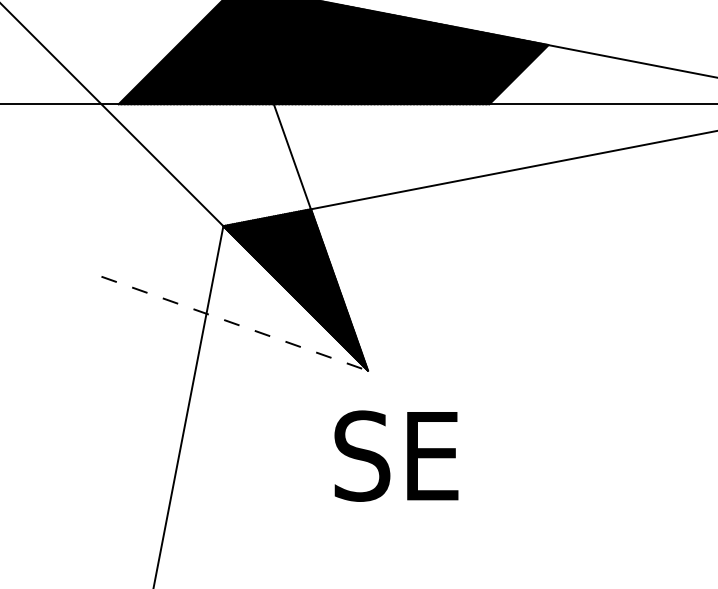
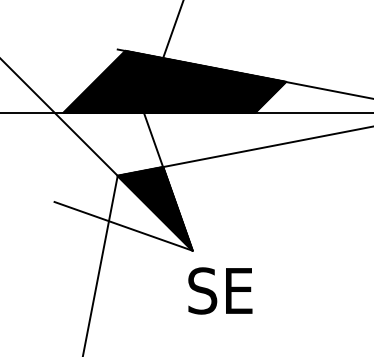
line: (236, 323) -> (124, 226), dashed -> solid
text: (396, 455) -> (220, 290), moved

